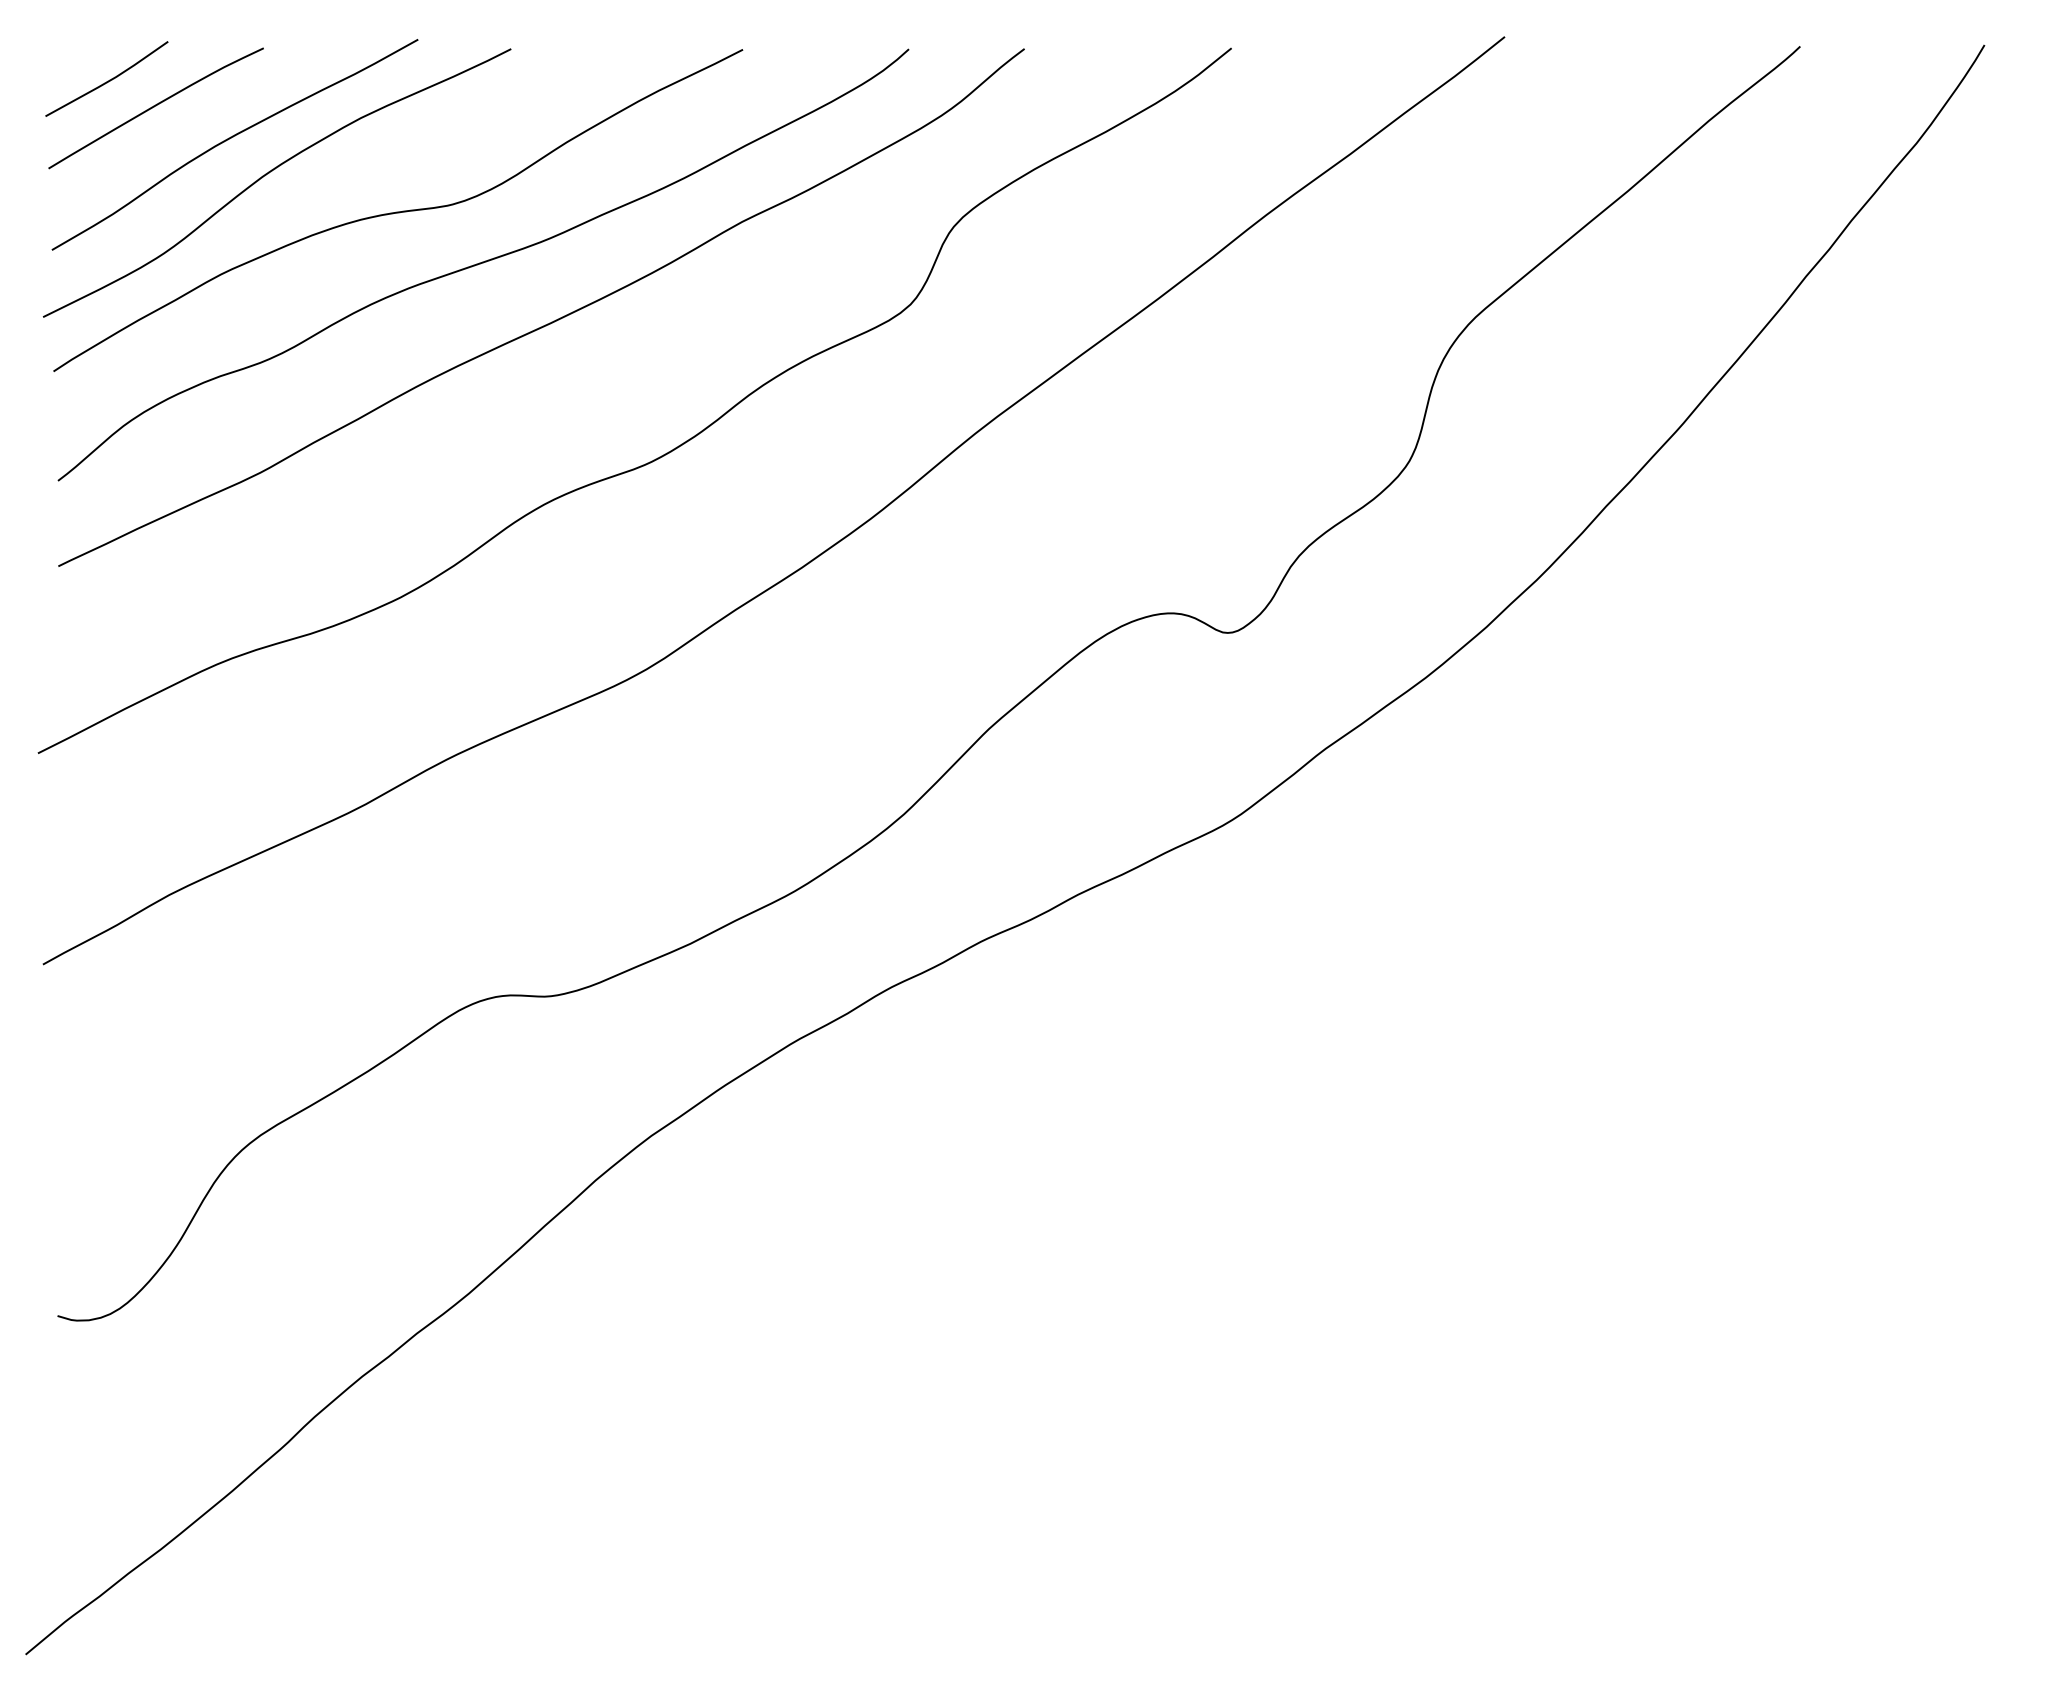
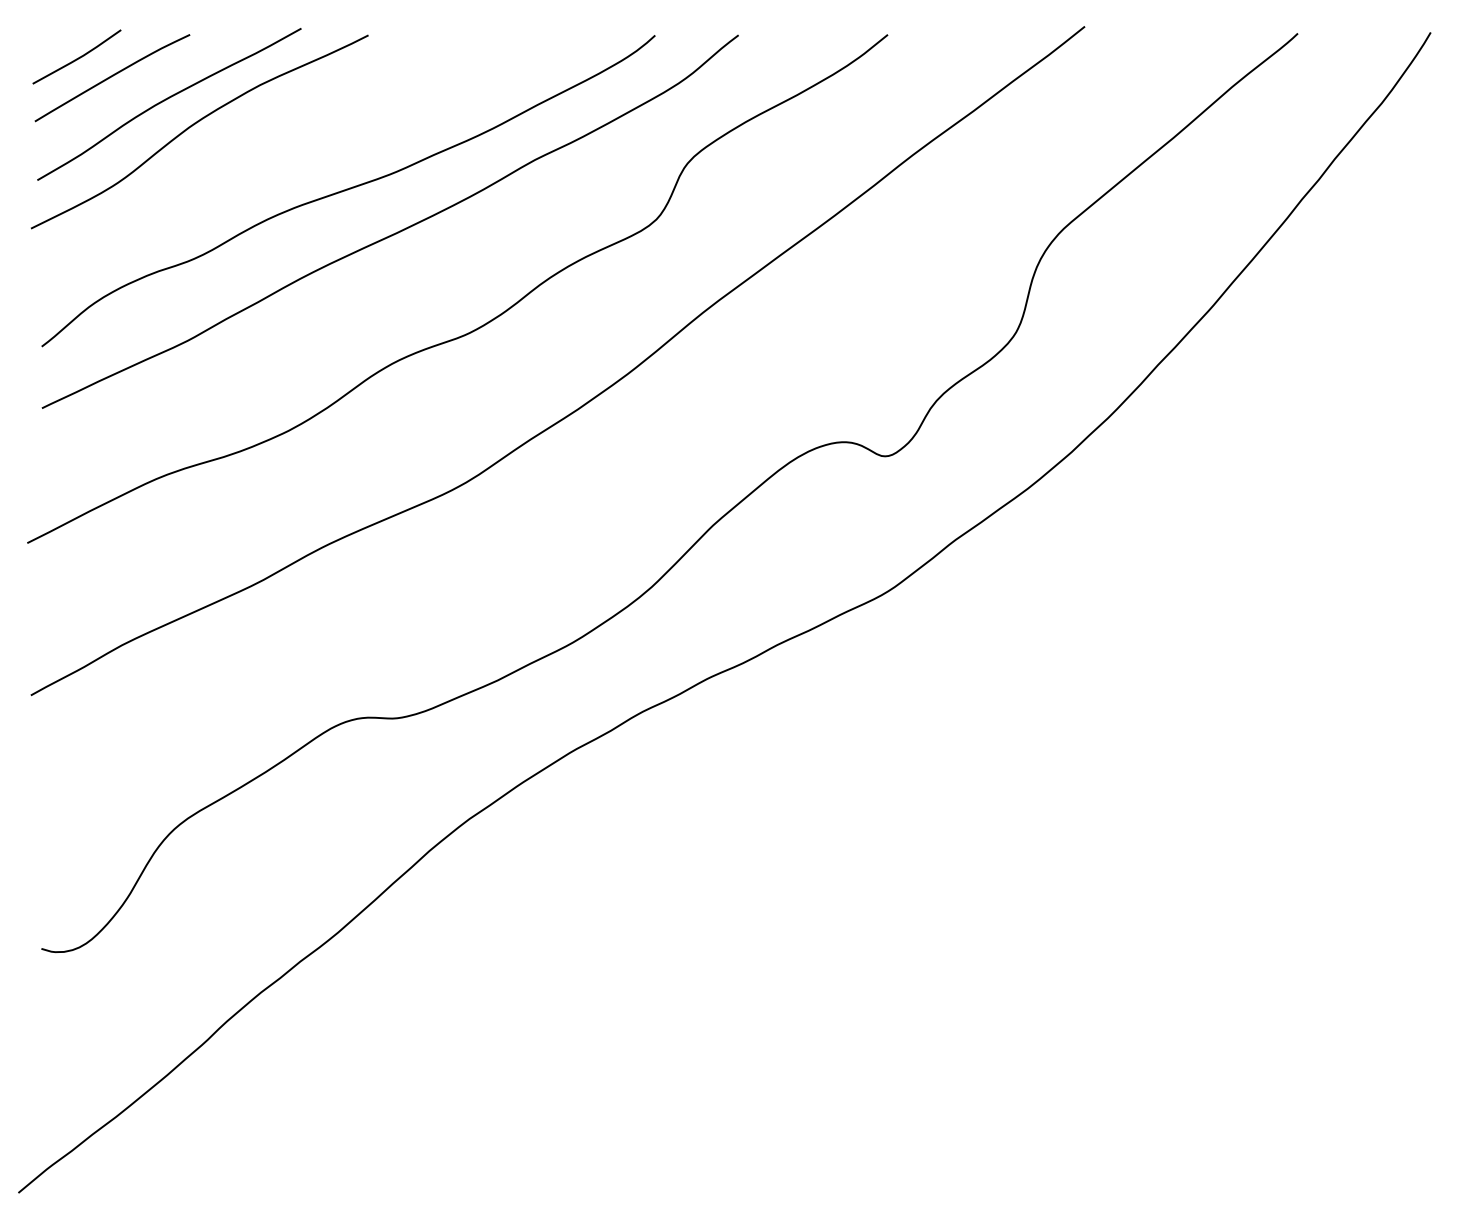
curve: (398, 211) -> (287, 152), removed

